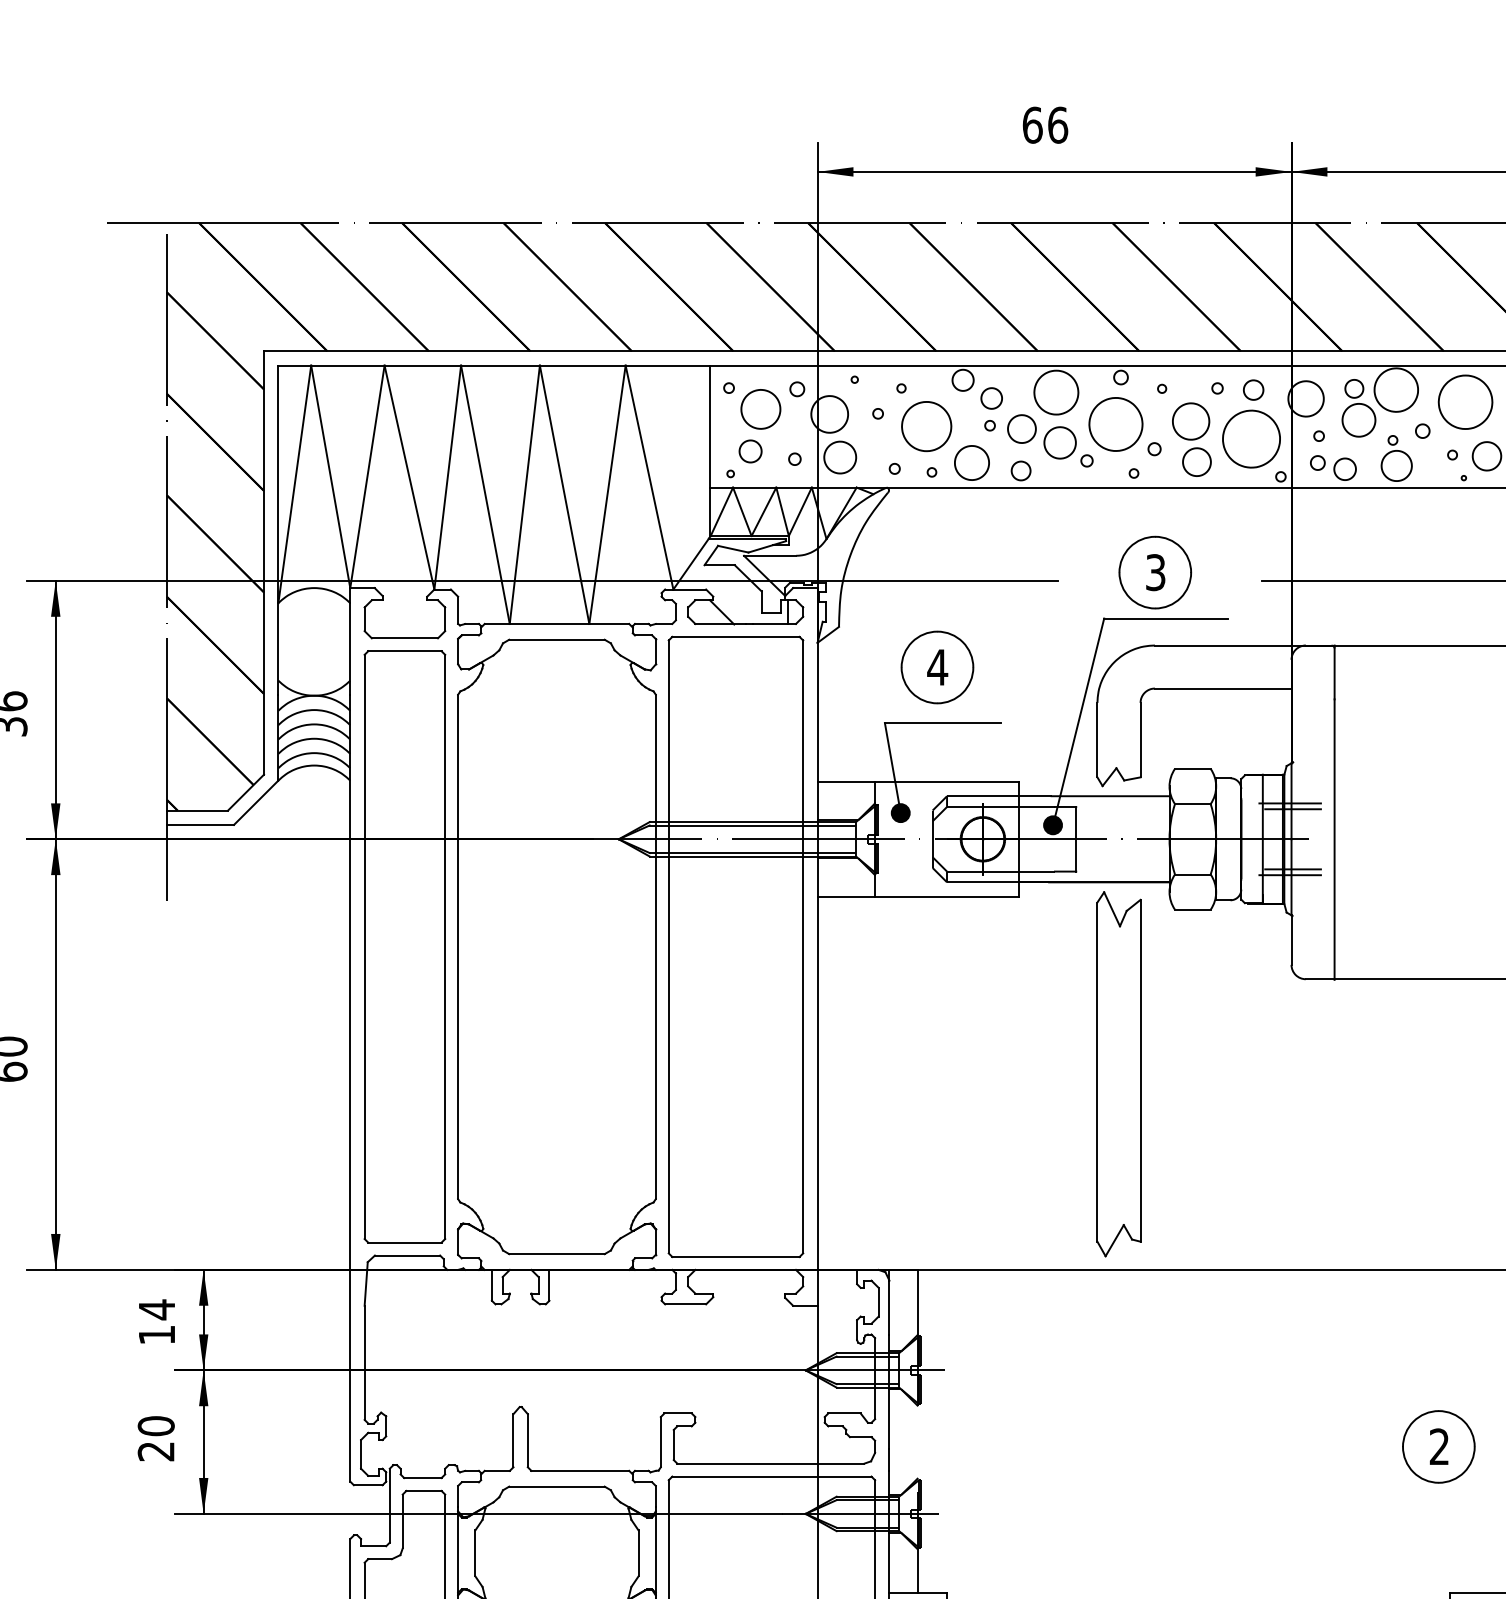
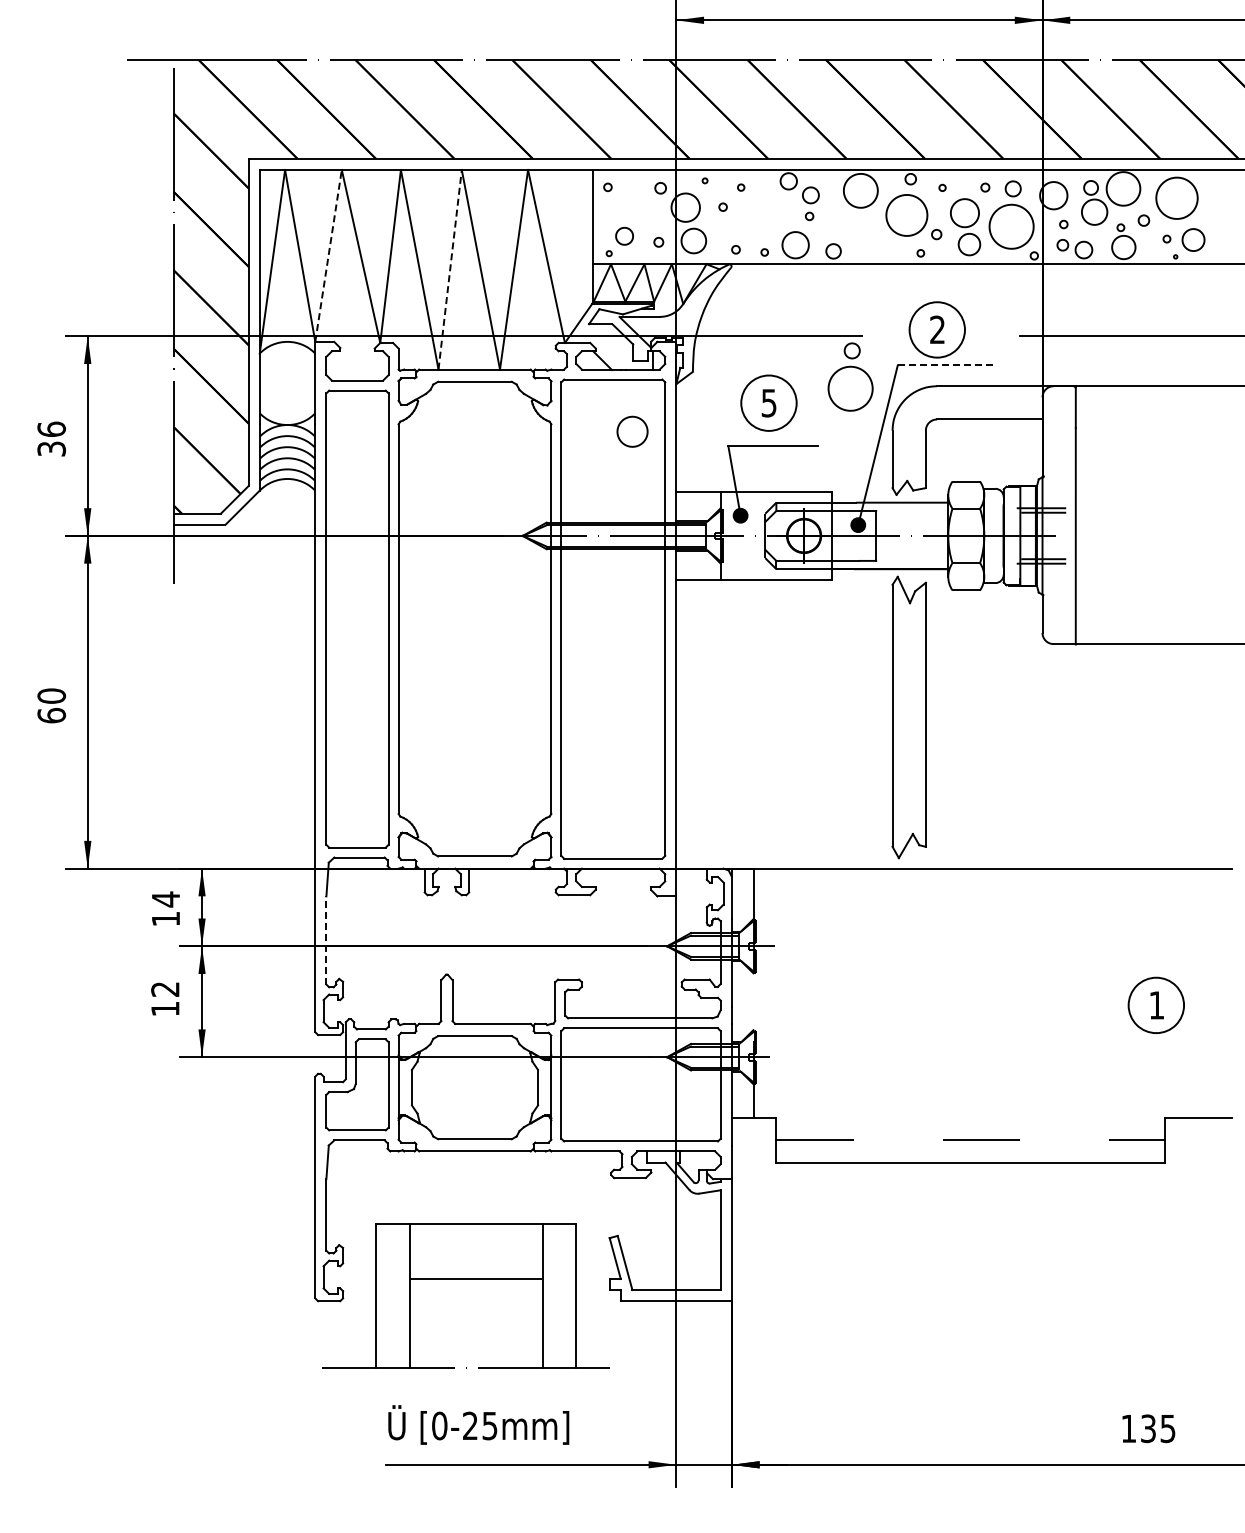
part: (760, 408) -> (632, 431), moved
part: (926, 425) -> (760, 216), removed
part: (1049, 440) -> (855, 227), removed
line: (367, 476) -> (328, 255), solid -> dashed
line: (525, 494) -> (450, 269), solid -> dashed
text: (1155, 573) -> (937, 330), 3 -> 2
line: (1167, 618) -> (946, 365), solid -> dashed
part: (1042, 632) -> (850, 376), added
text: (938, 667) -> (769, 403), 4 -> 5
line: (364, 1361) -> (326, 939), solid -> dashed
text: (156, 1437) -> (165, 998), 20 -> 12
text: (1439, 1447) -> (1156, 1005), 2 -> 1

